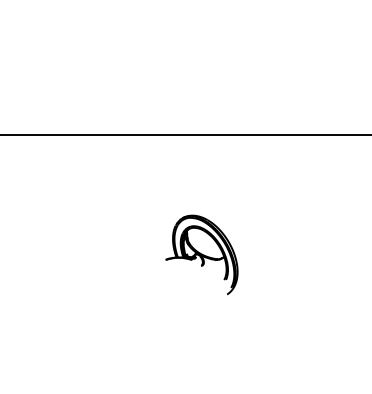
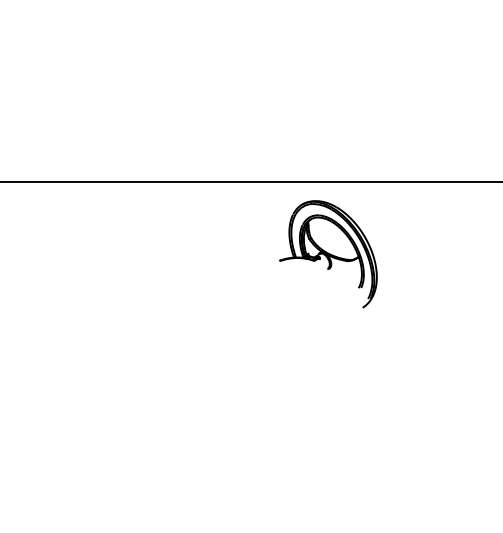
part: (201, 254) -> (327, 253), moved

